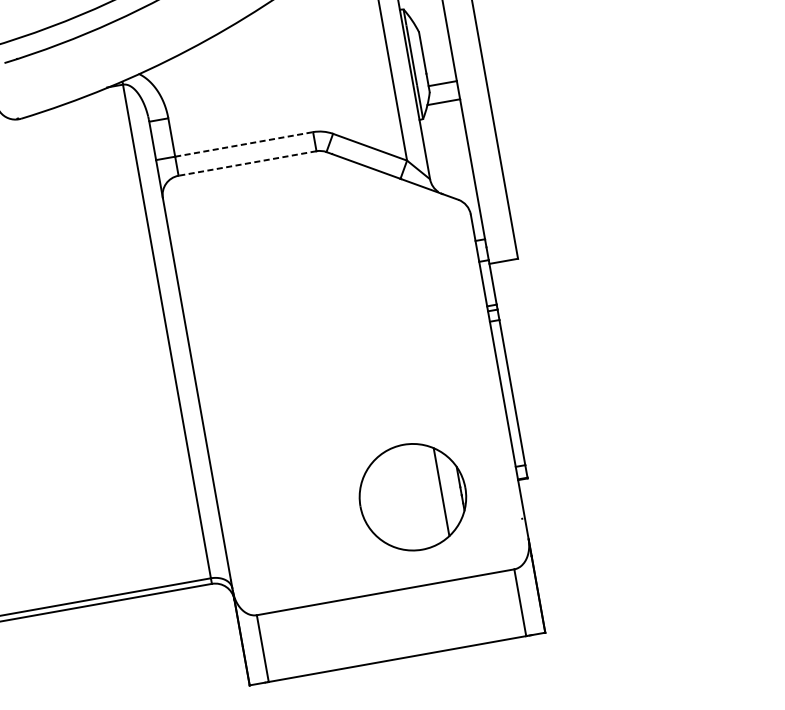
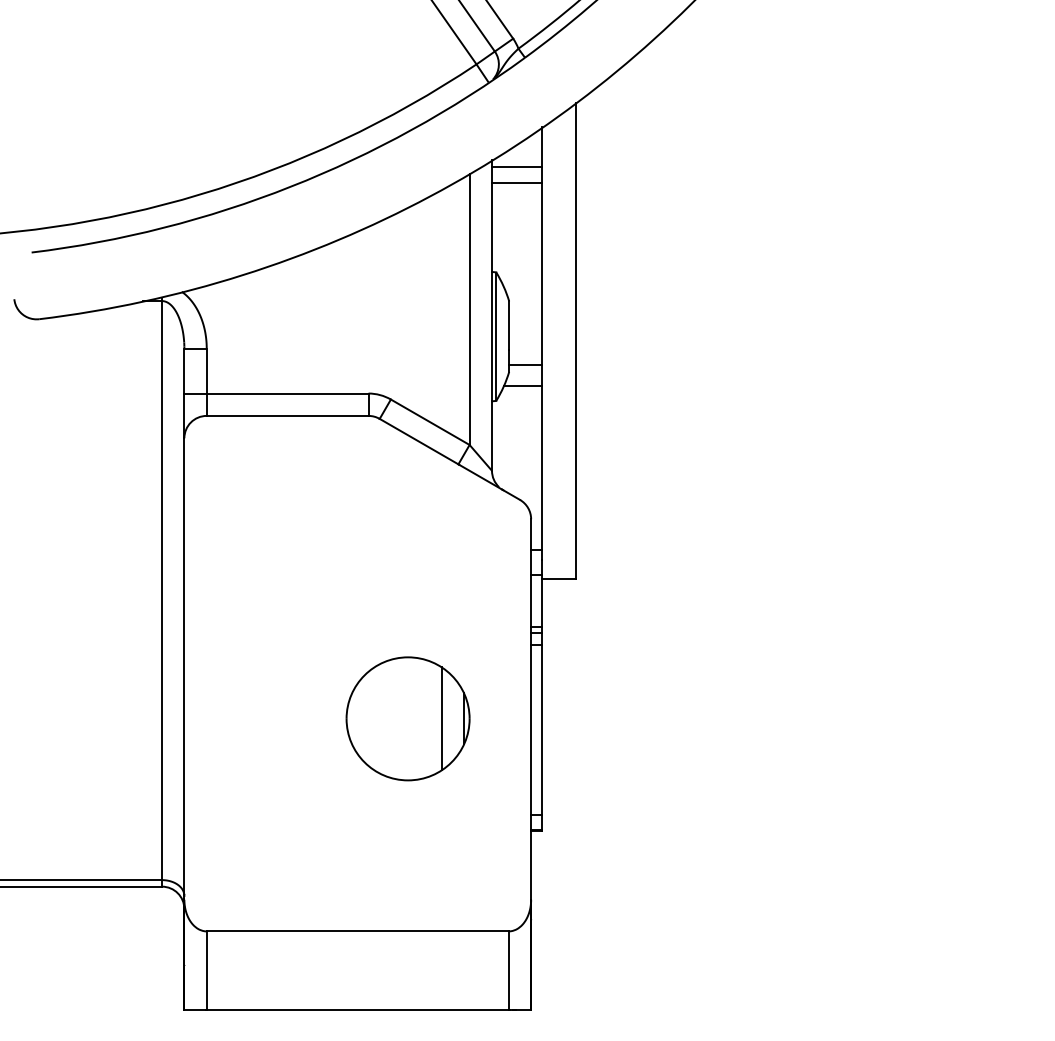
line: (244, 144) -> (287, 393), dashed -> solid
line: (247, 163) -> (287, 415), dashed -> solid
part: (412, 497) -> (407, 718), moved

